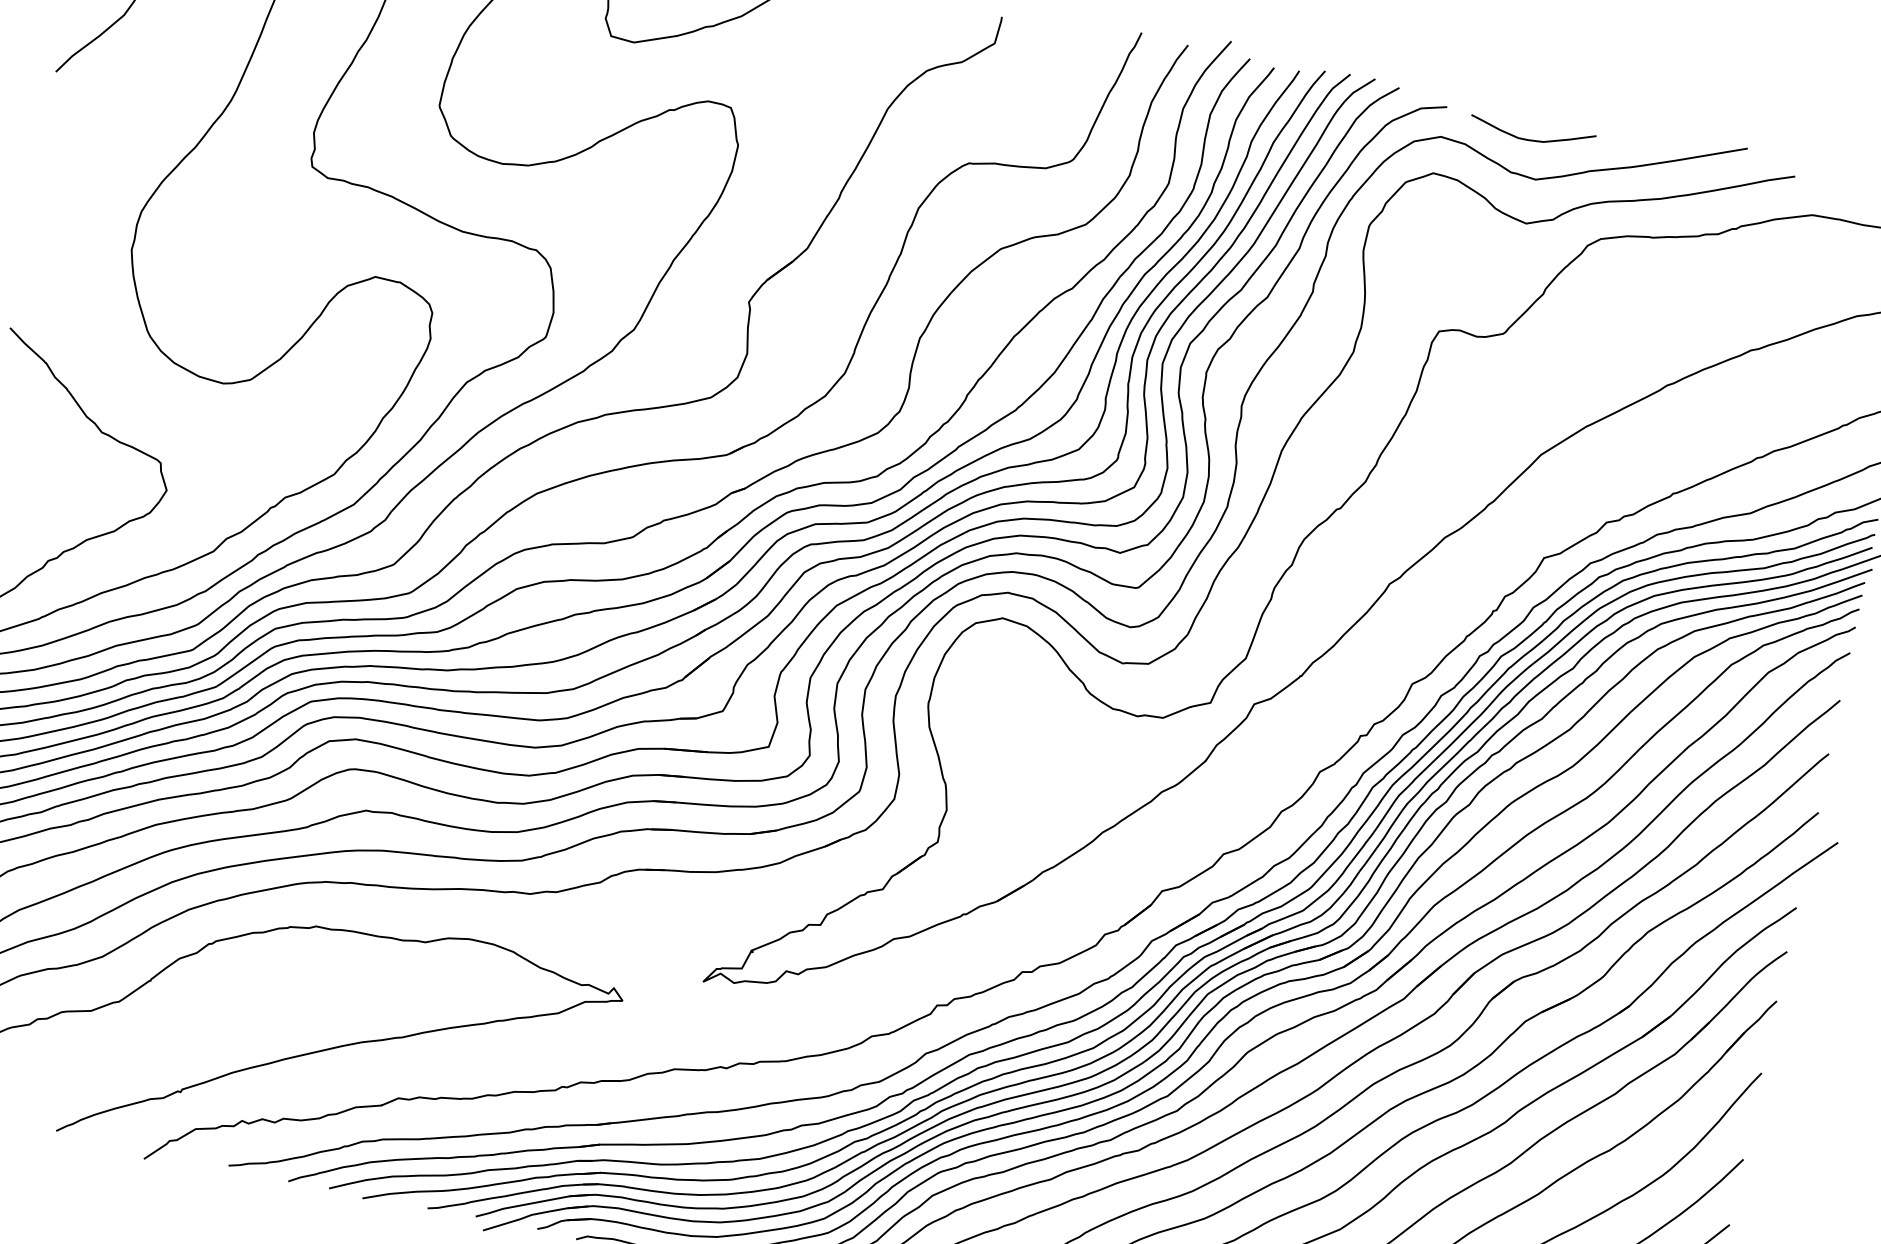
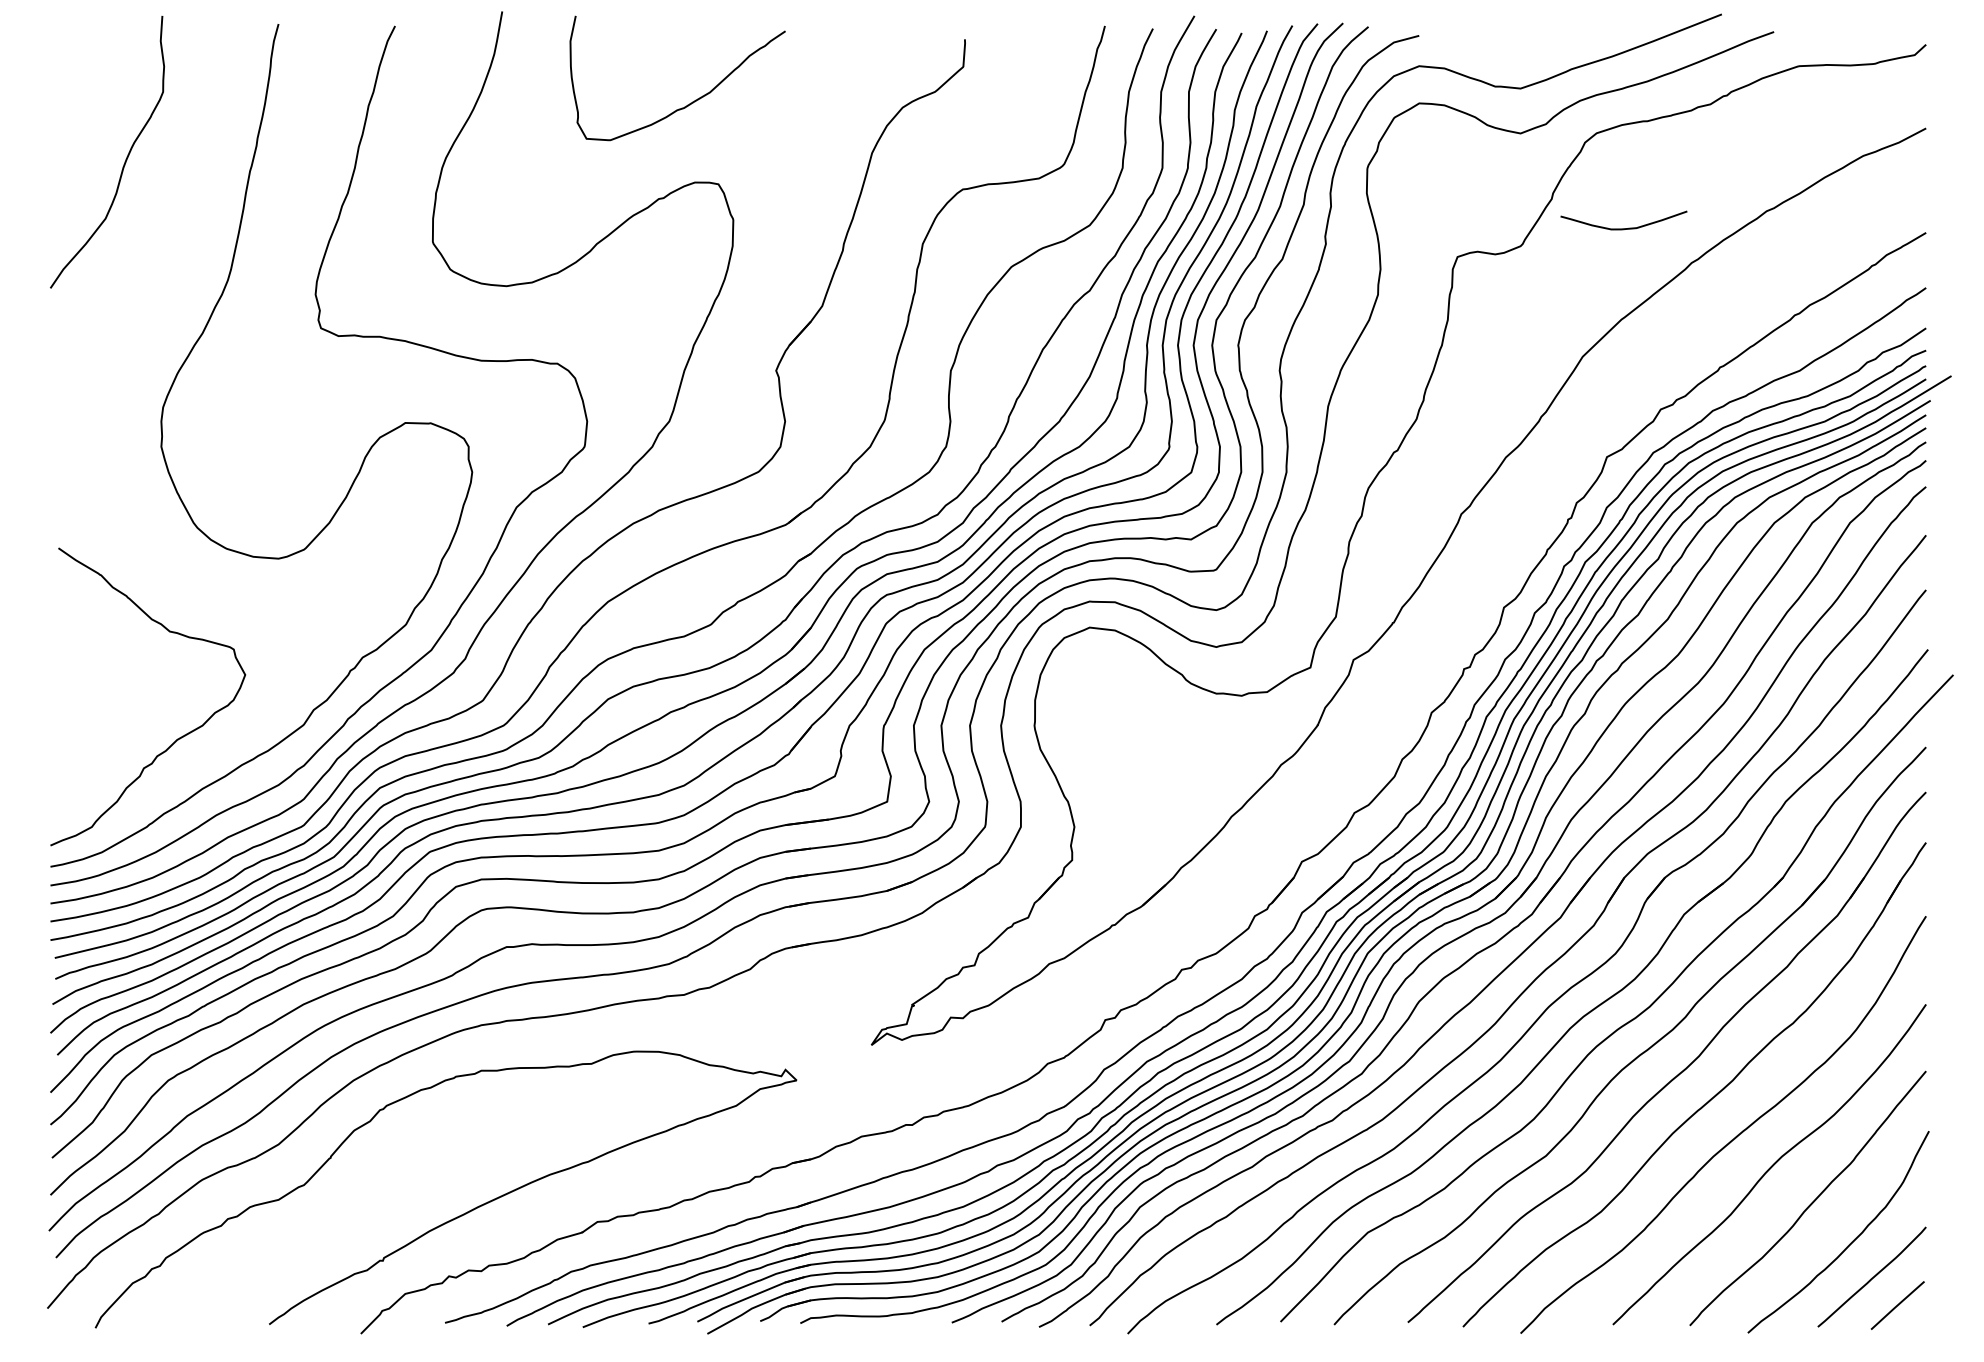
curve: (1530, 139) -> (1623, 228), moved

